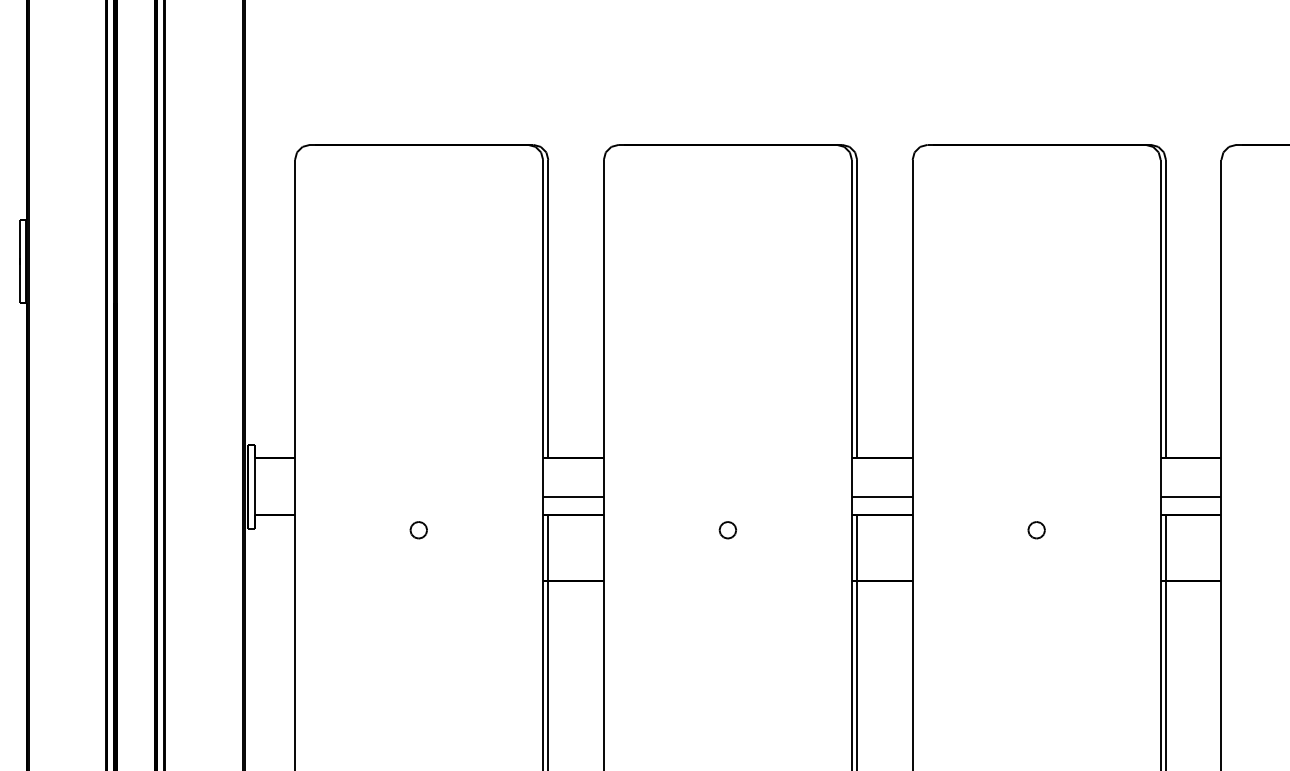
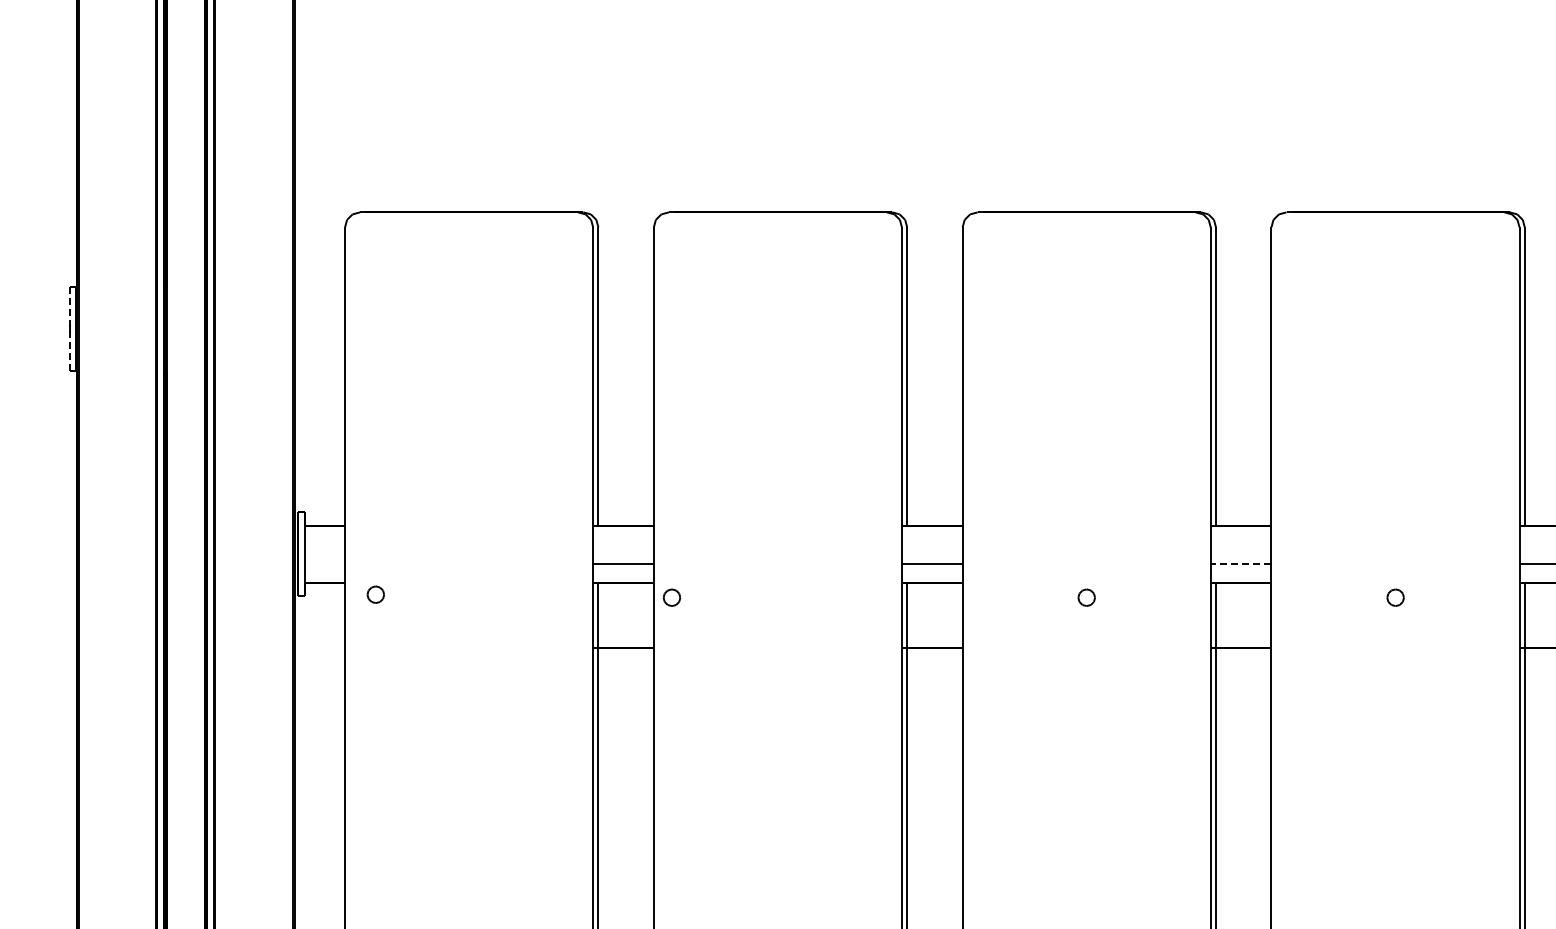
line: (19, 261) -> (69, 328), solid -> dashed
line: (1190, 497) -> (1240, 564), solid -> dashed
part: (418, 530) -> (375, 594), moved
part: (727, 530) -> (671, 597), moved

